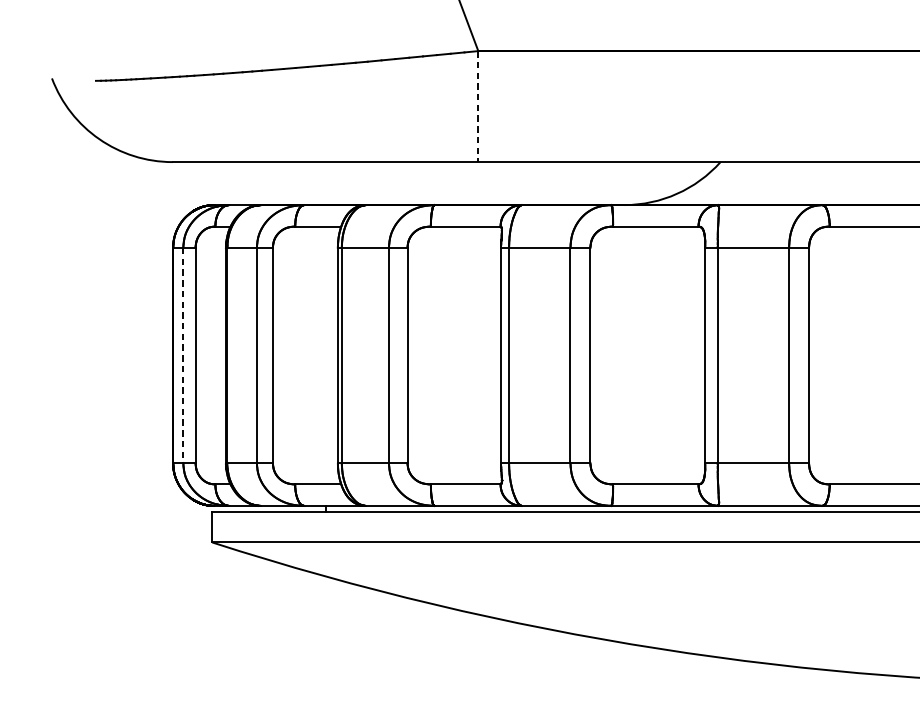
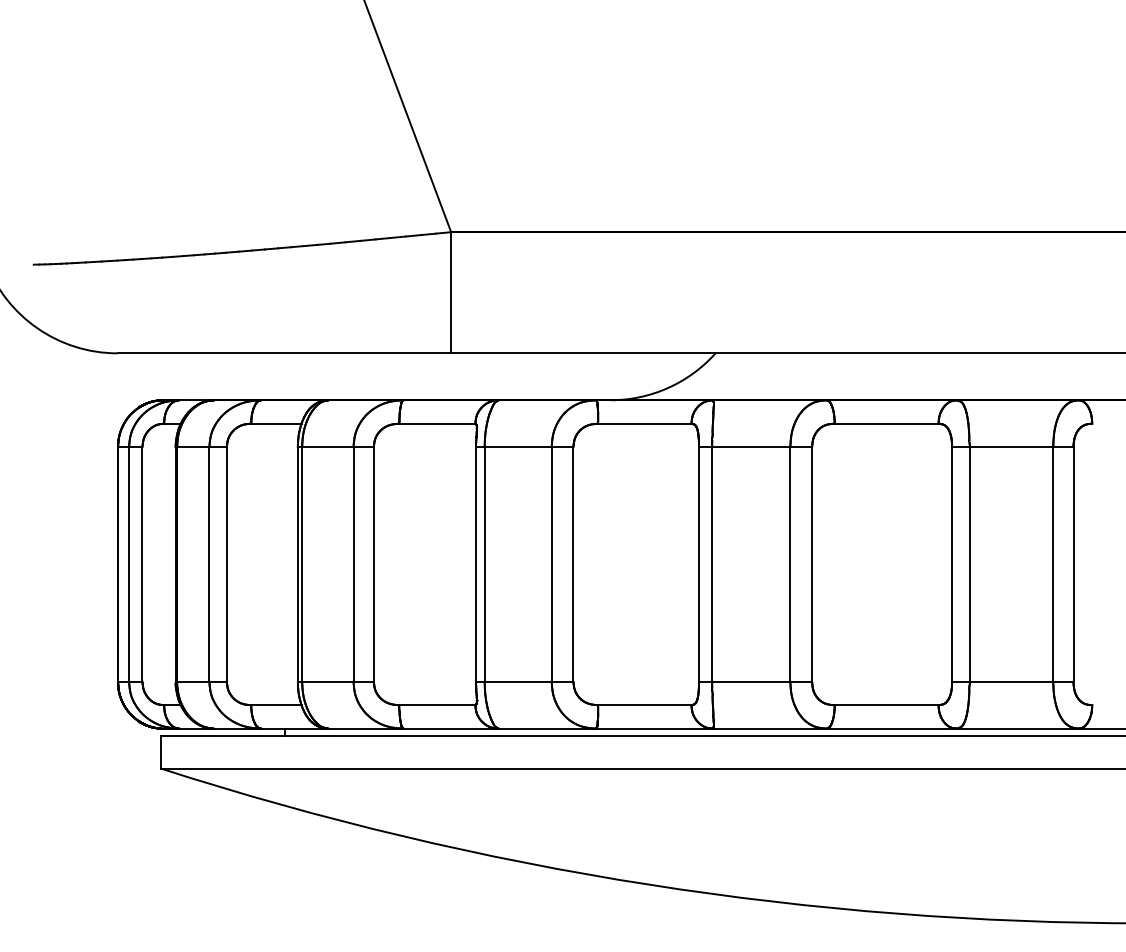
line: (478, 106) -> (451, 292), dashed -> solid
line: (183, 355) -> (129, 564), dashed -> solid

